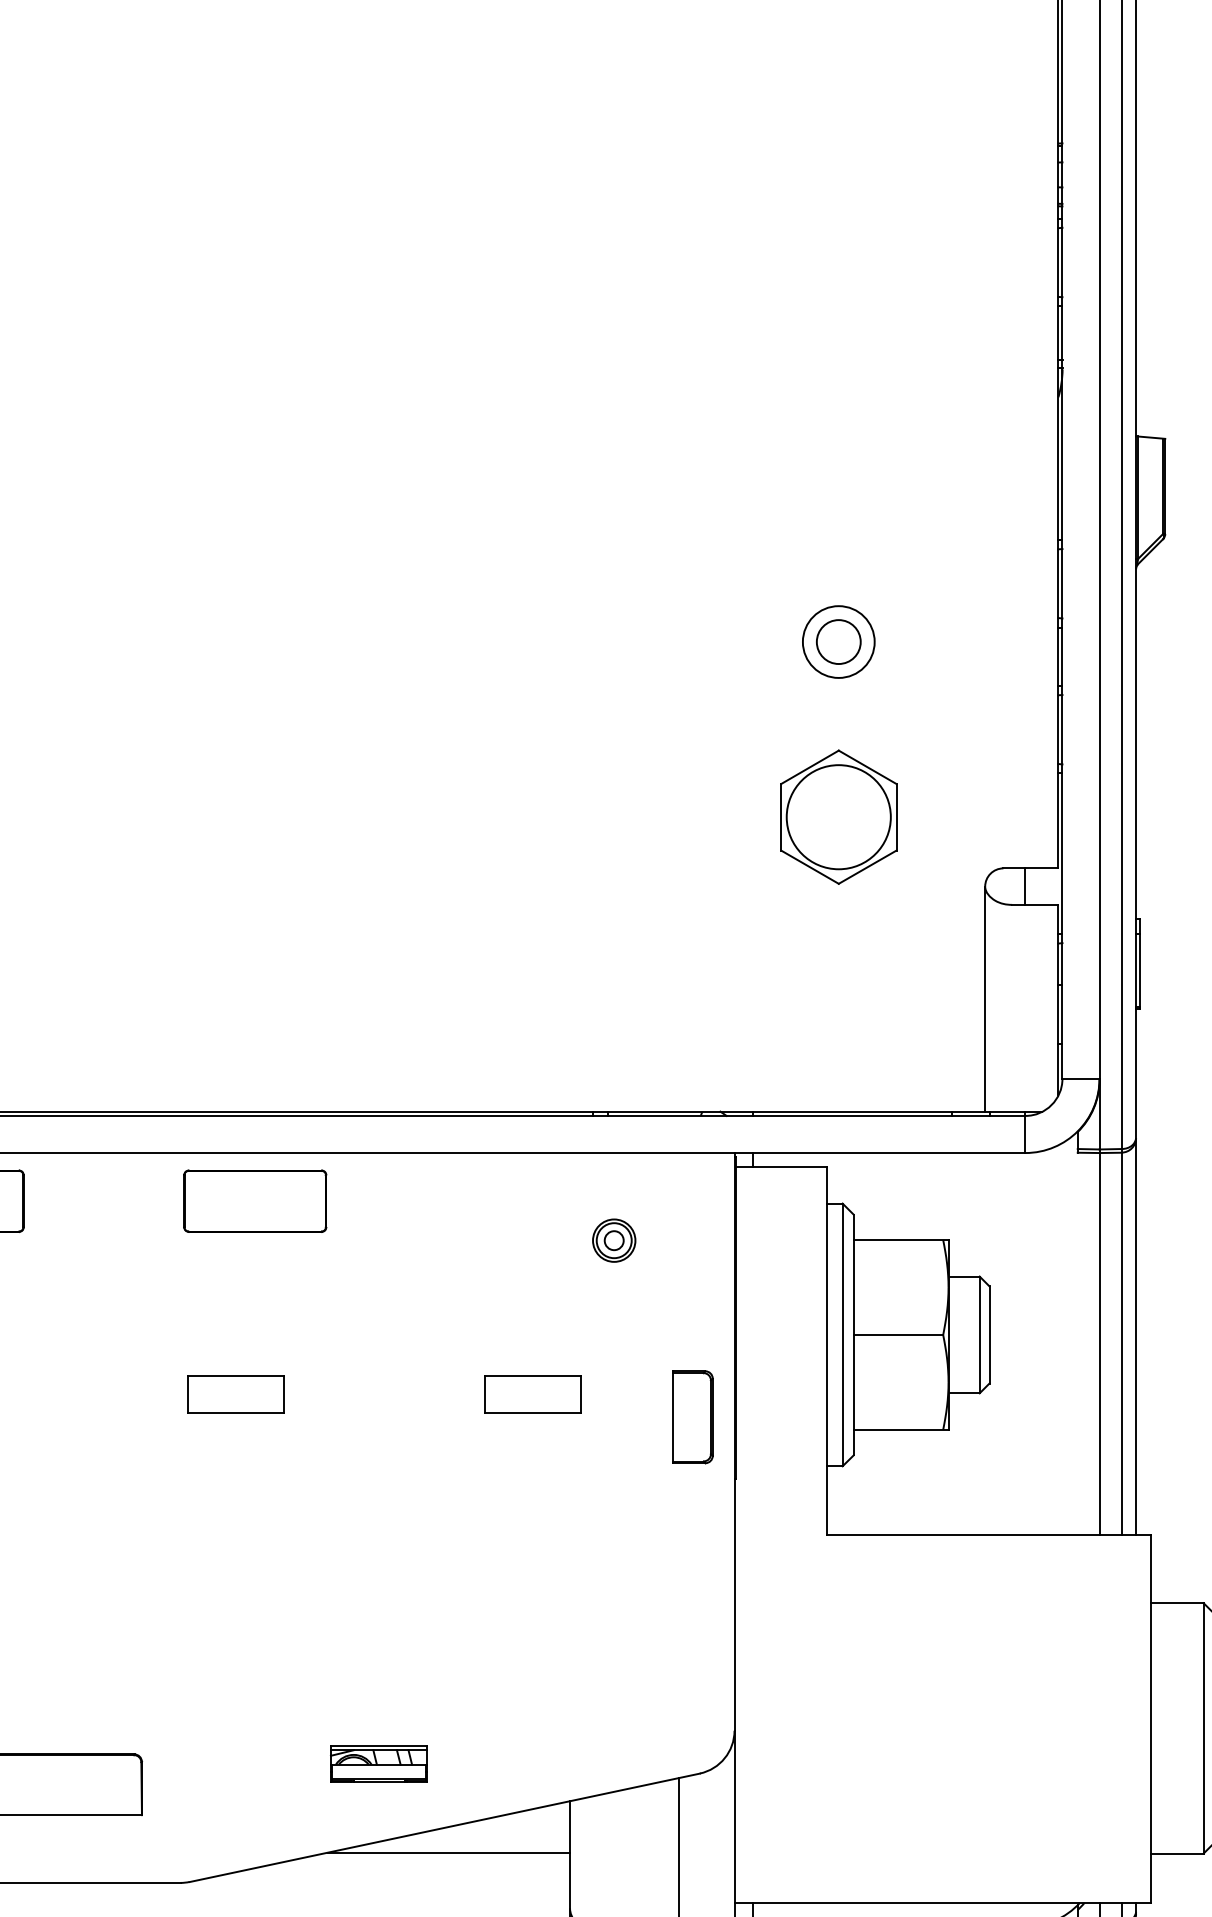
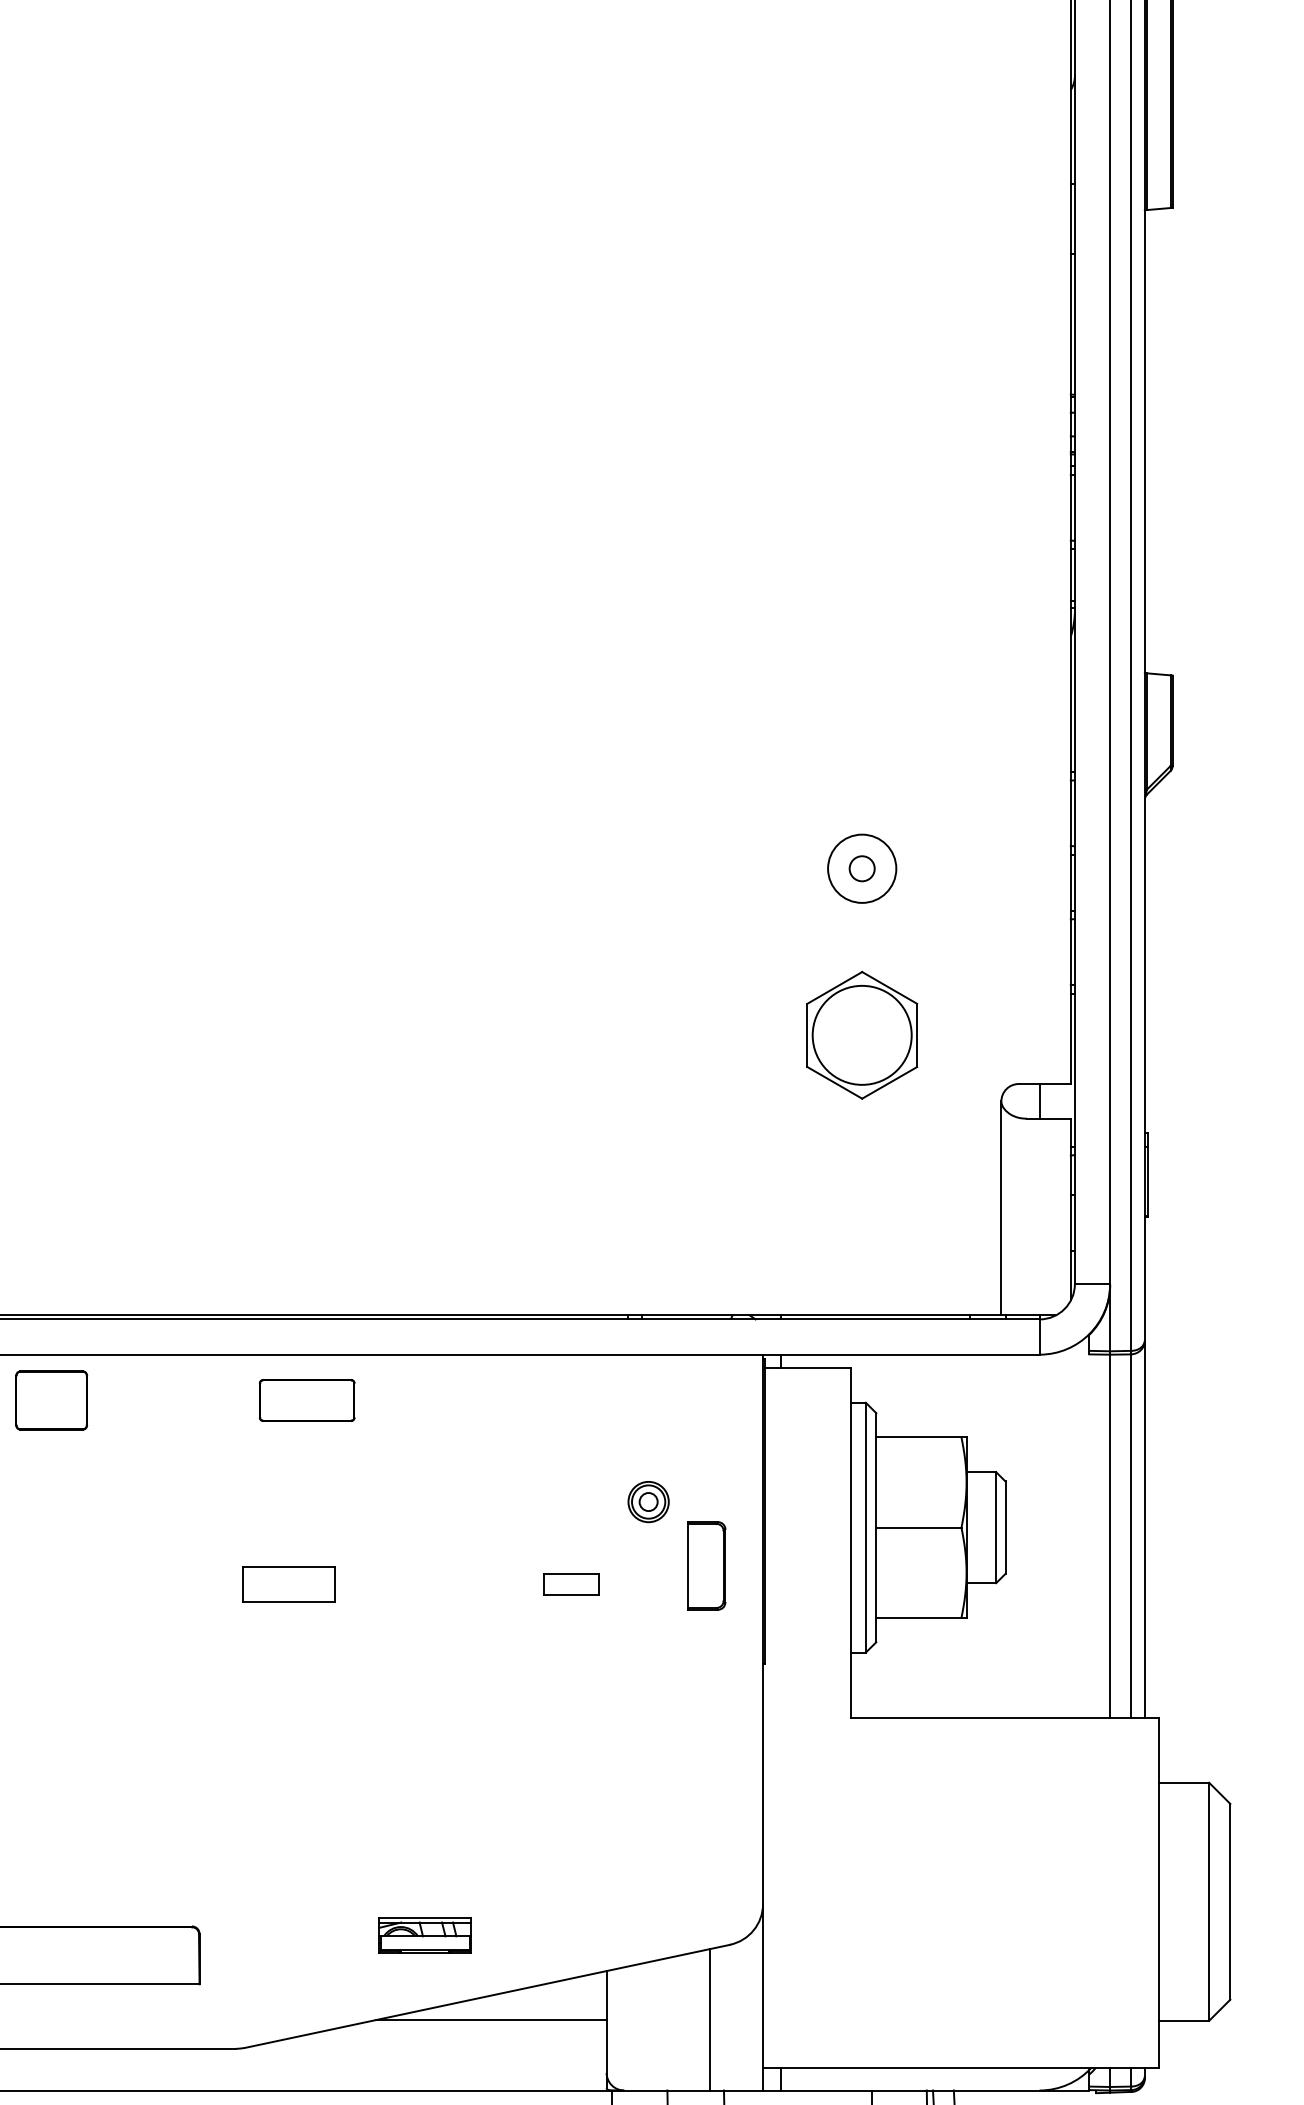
circle: (839, 641) -> (862, 868), size x0.6
part: (254, 1201) -> (306, 1400), size x0.7
part: (614, 1241) -> (648, 1502), moved
part: (533, 1394) -> (571, 1584), size x0.6
part: (692, 1416) -> (706, 1565), moved

